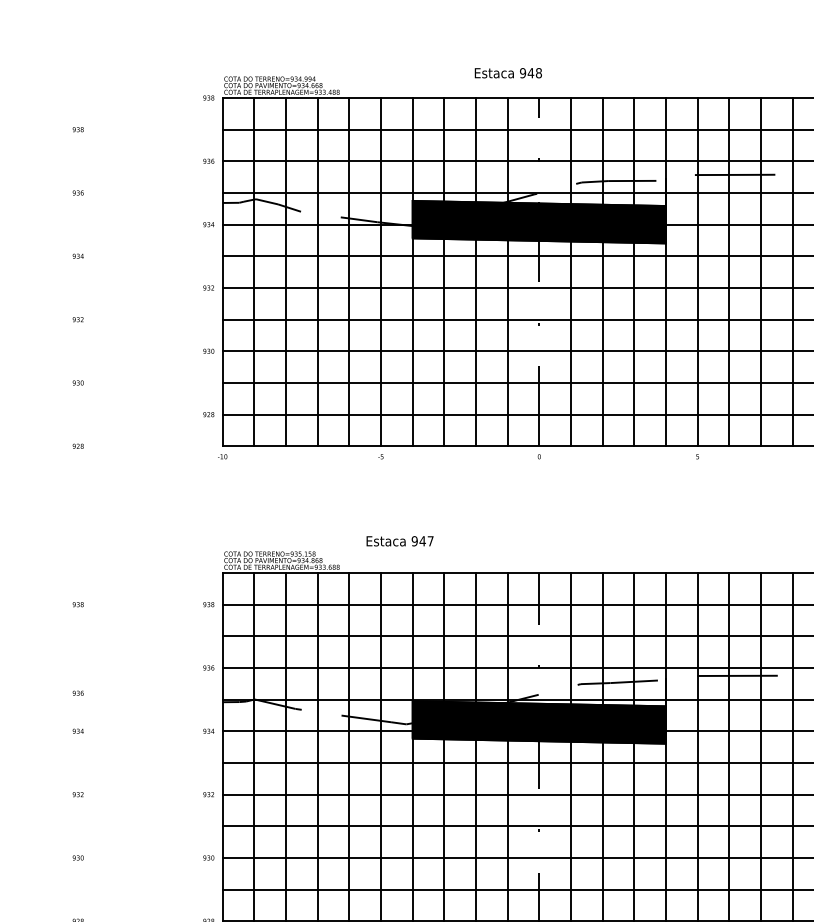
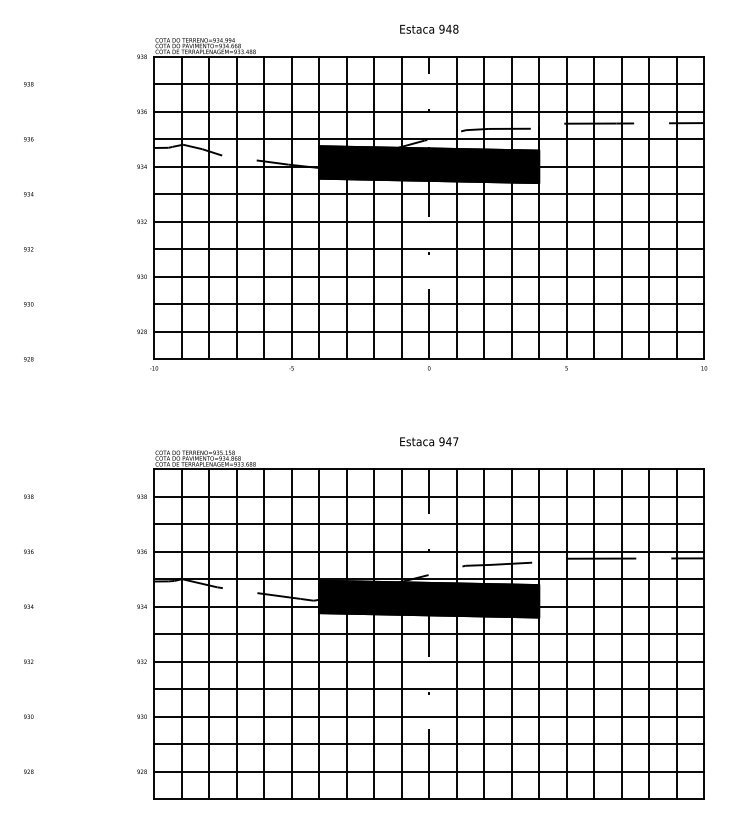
text: (508, 72) -> (429, 28), moved
text: (400, 540) -> (429, 441), moved
text: (77, 692) -> (28, 551), moved

